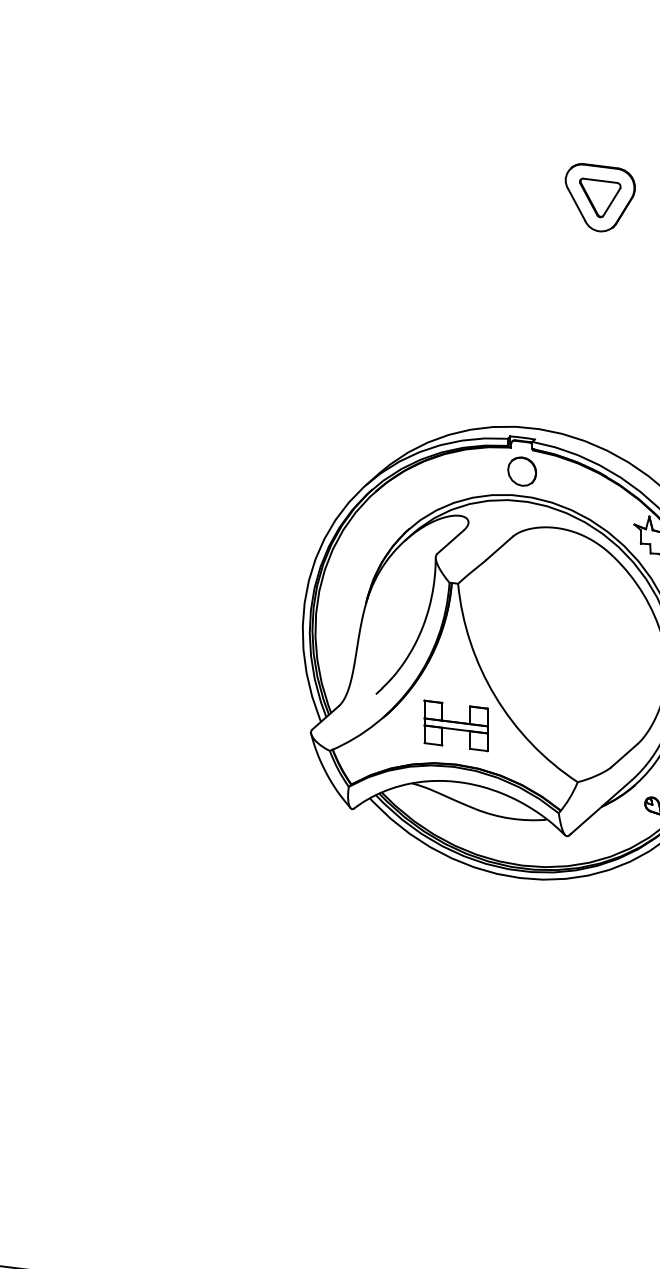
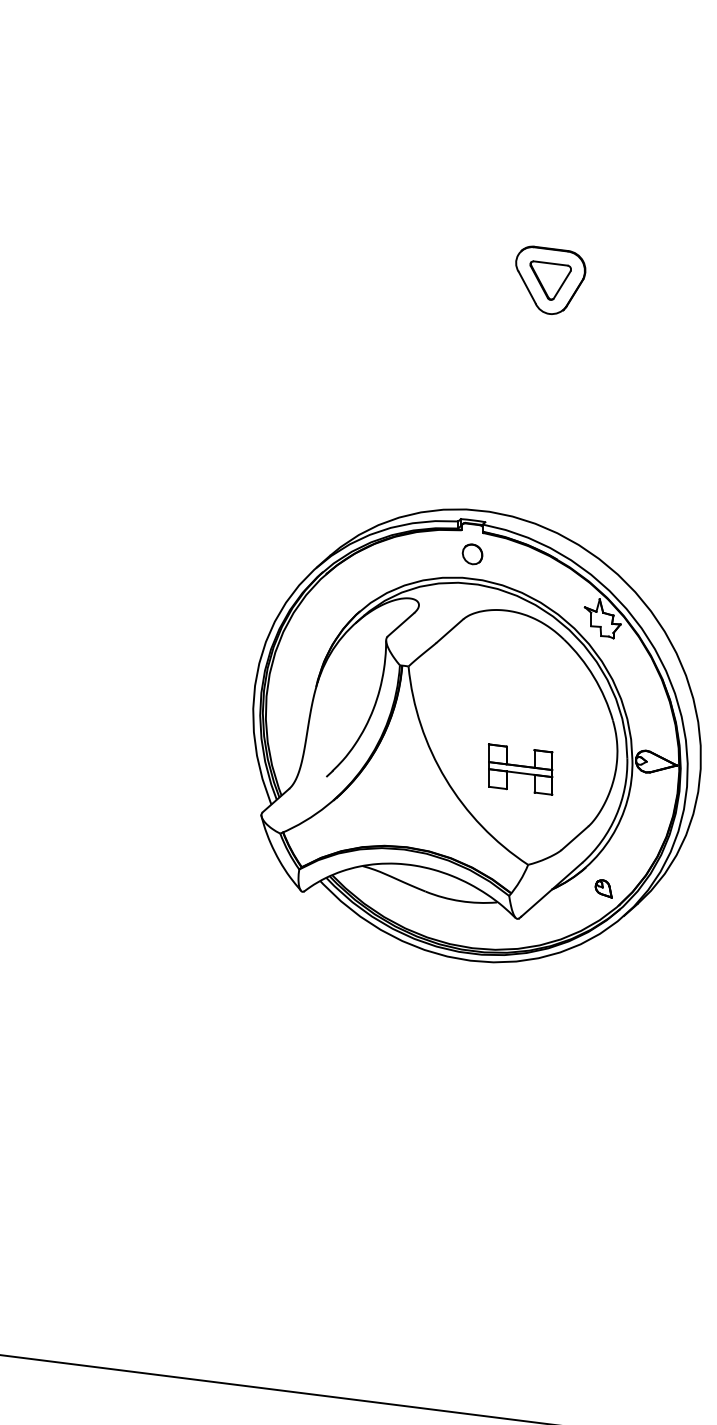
part: (522, 471) -> (472, 554), size x0.7
part: (456, 725) -> (520, 769), moved

